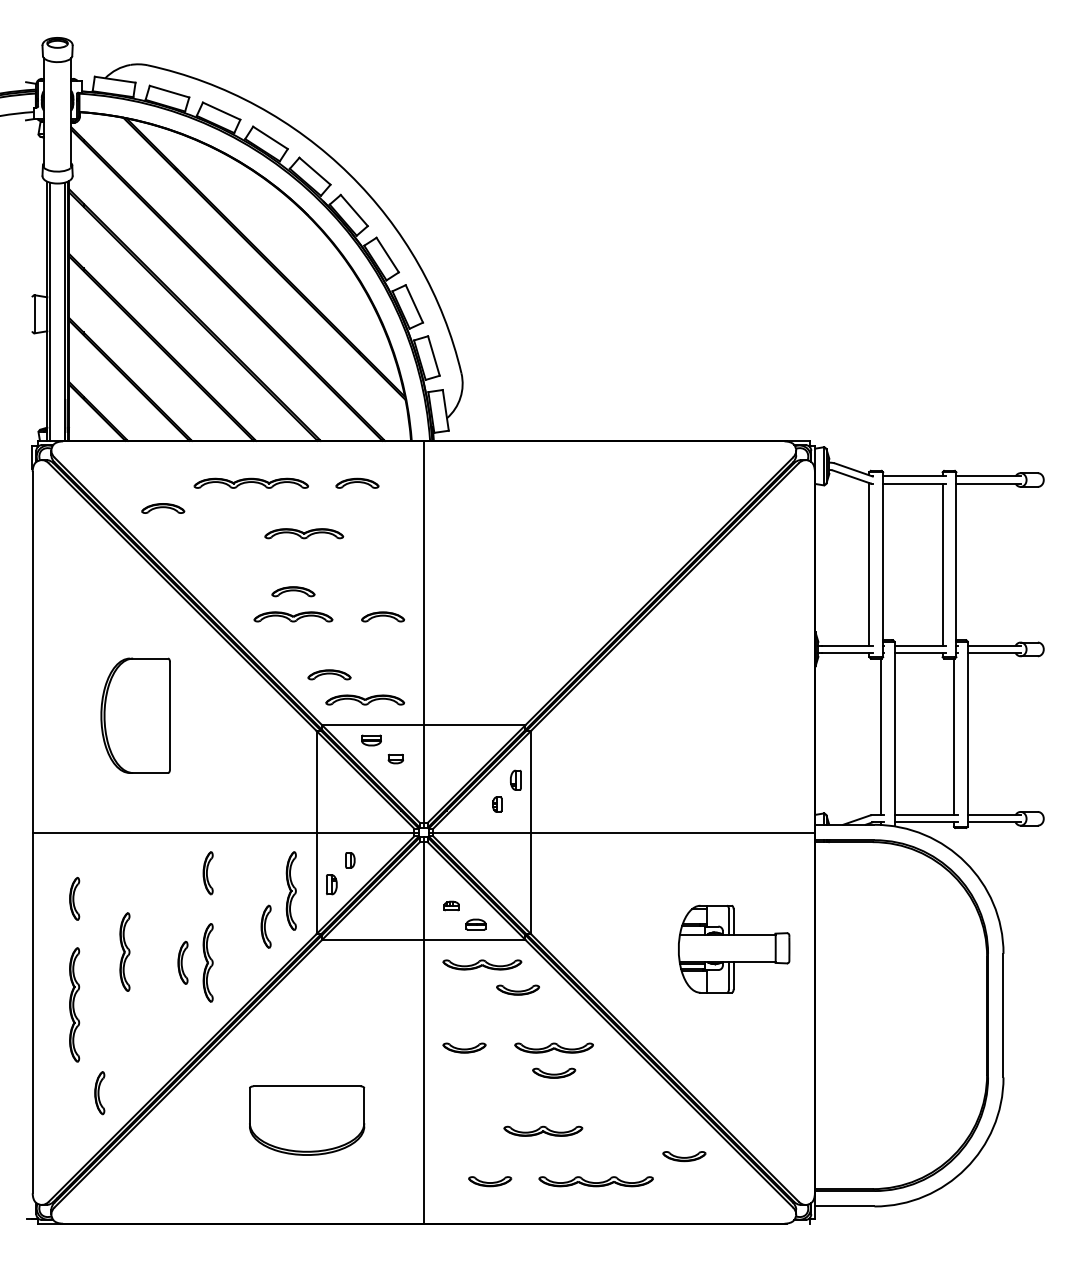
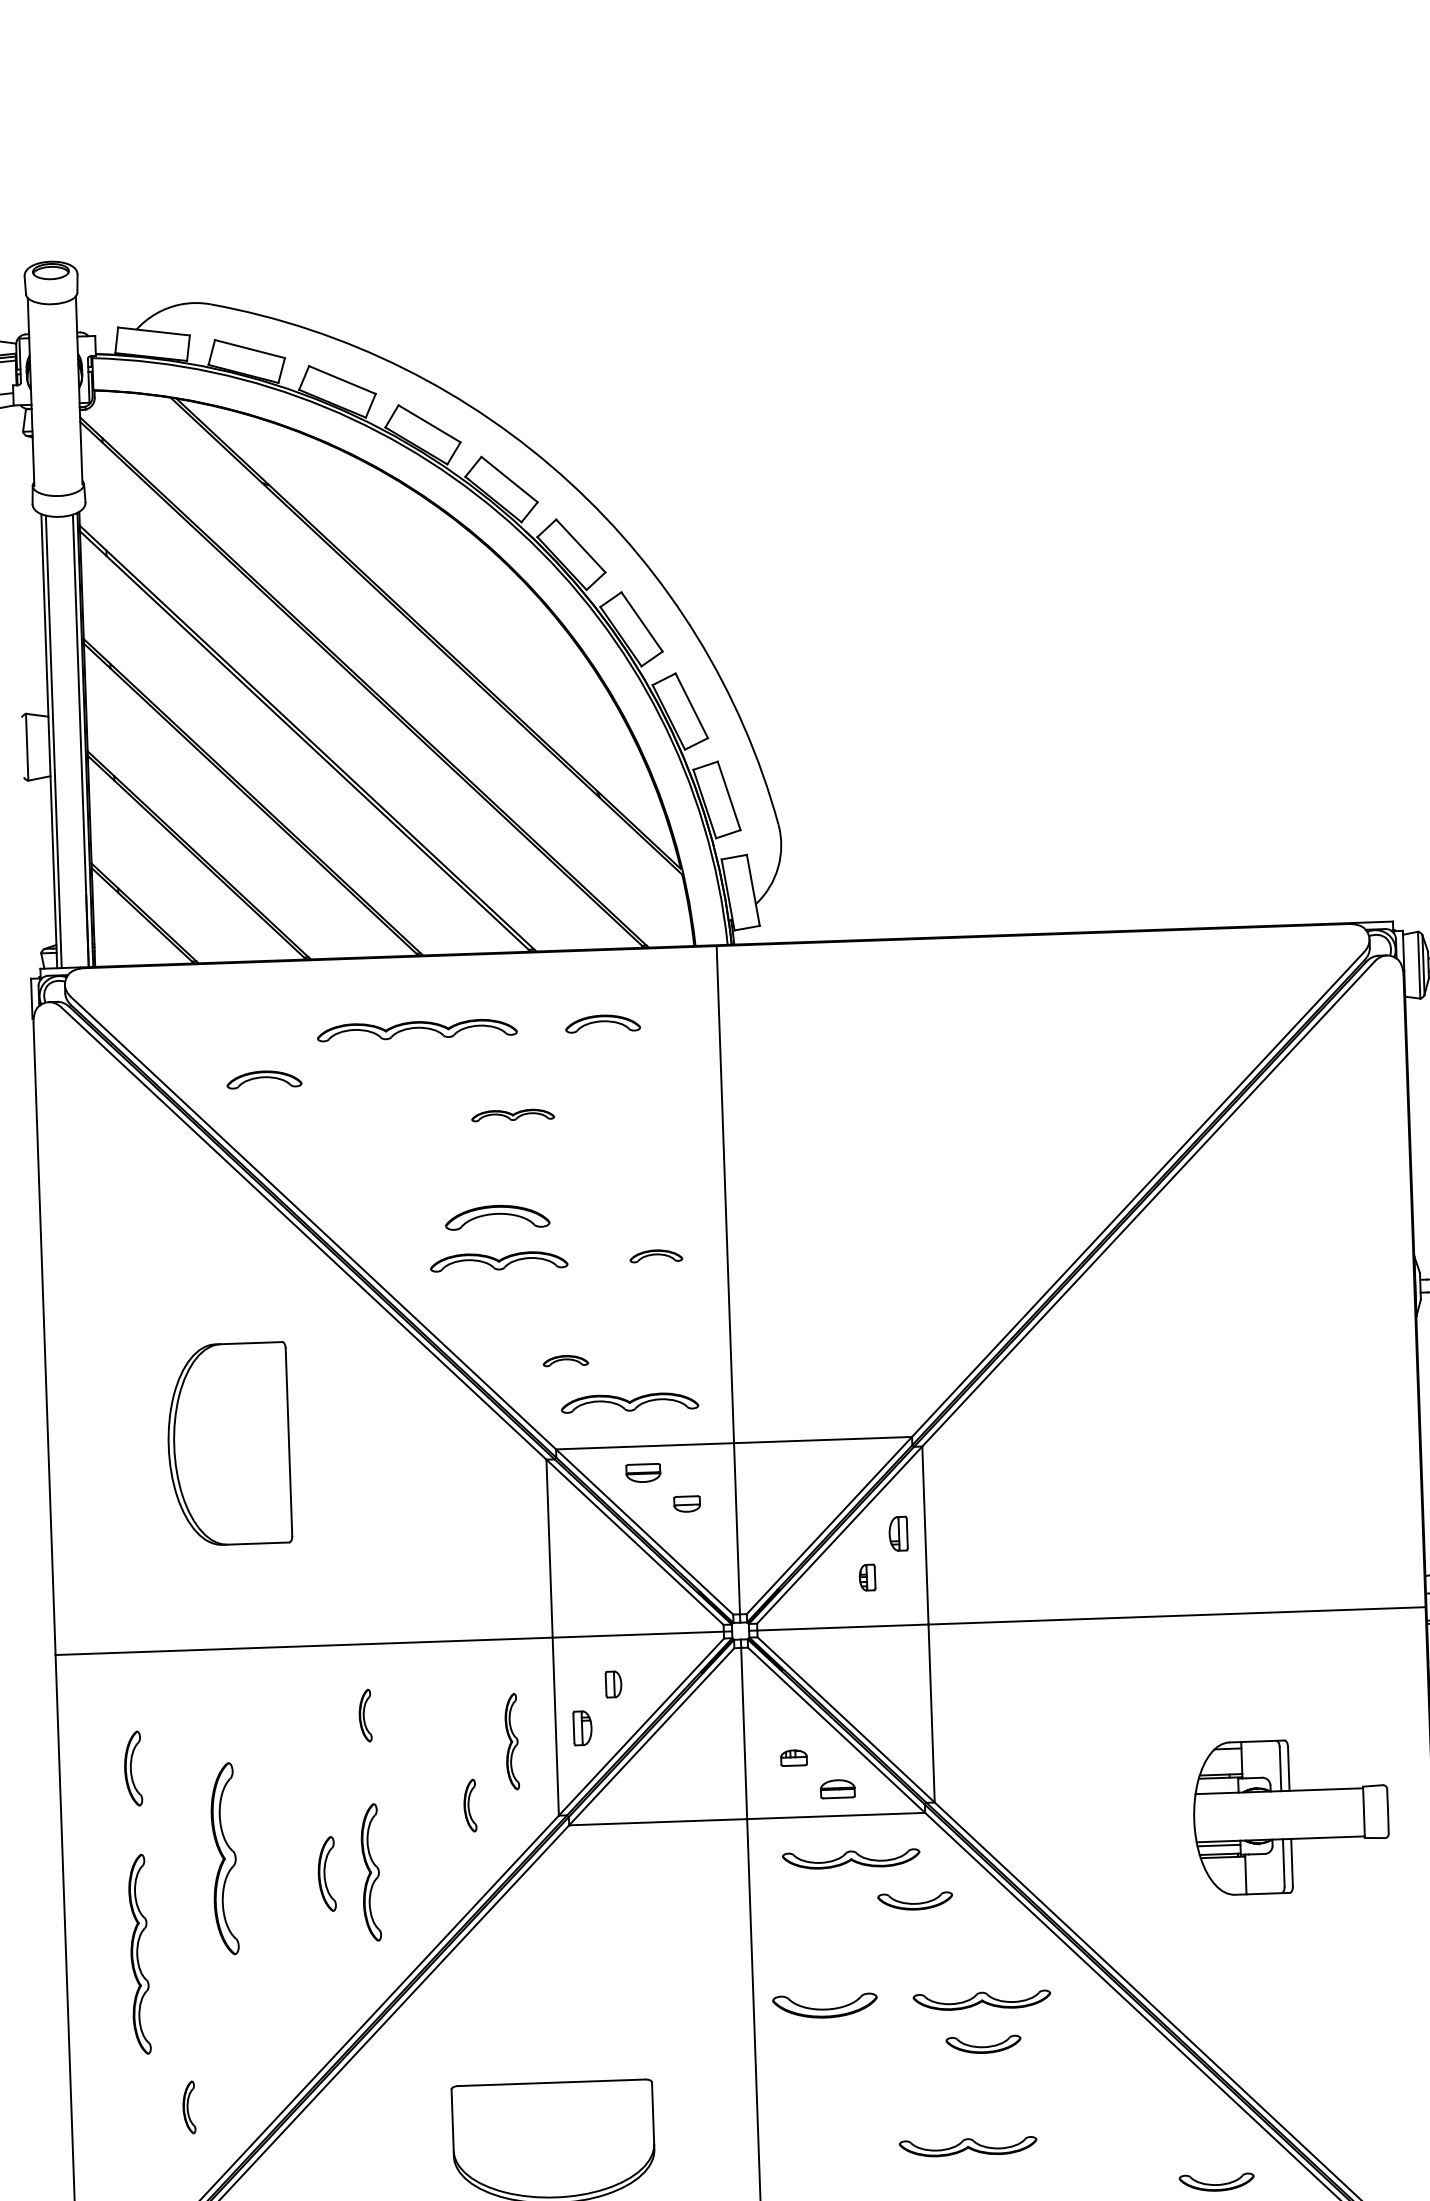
part: (304, 533) -> (513, 1114), size x0.6
part: (293, 591) -> (497, 1216), size x1.4
part: (383, 616) -> (656, 1255), size x0.7
part: (329, 674) -> (565, 1360), size x0.6
part: (207, 873) -> (364, 1716), size x0.7
part: (290, 890) -> (510, 1740), size x0.7
part: (265, 926) -> (469, 1805), size x0.7
part: (124, 951) -> (223, 1857), size x1.4
part: (464, 1047) -> (825, 2005), size x1.4
part: (99, 1093) -> (188, 2108), size x0.7

